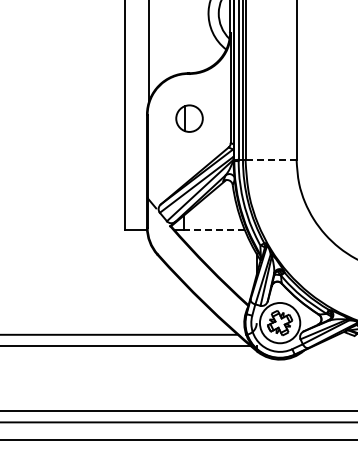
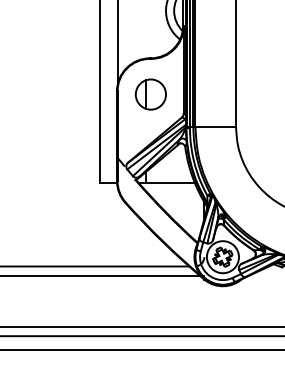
part: (189, 118) -> (150, 94), size x1.43
line: (271, 159) -> (216, 127), dashed -> solid
line: (213, 229) -> (169, 182), dashed -> solid

